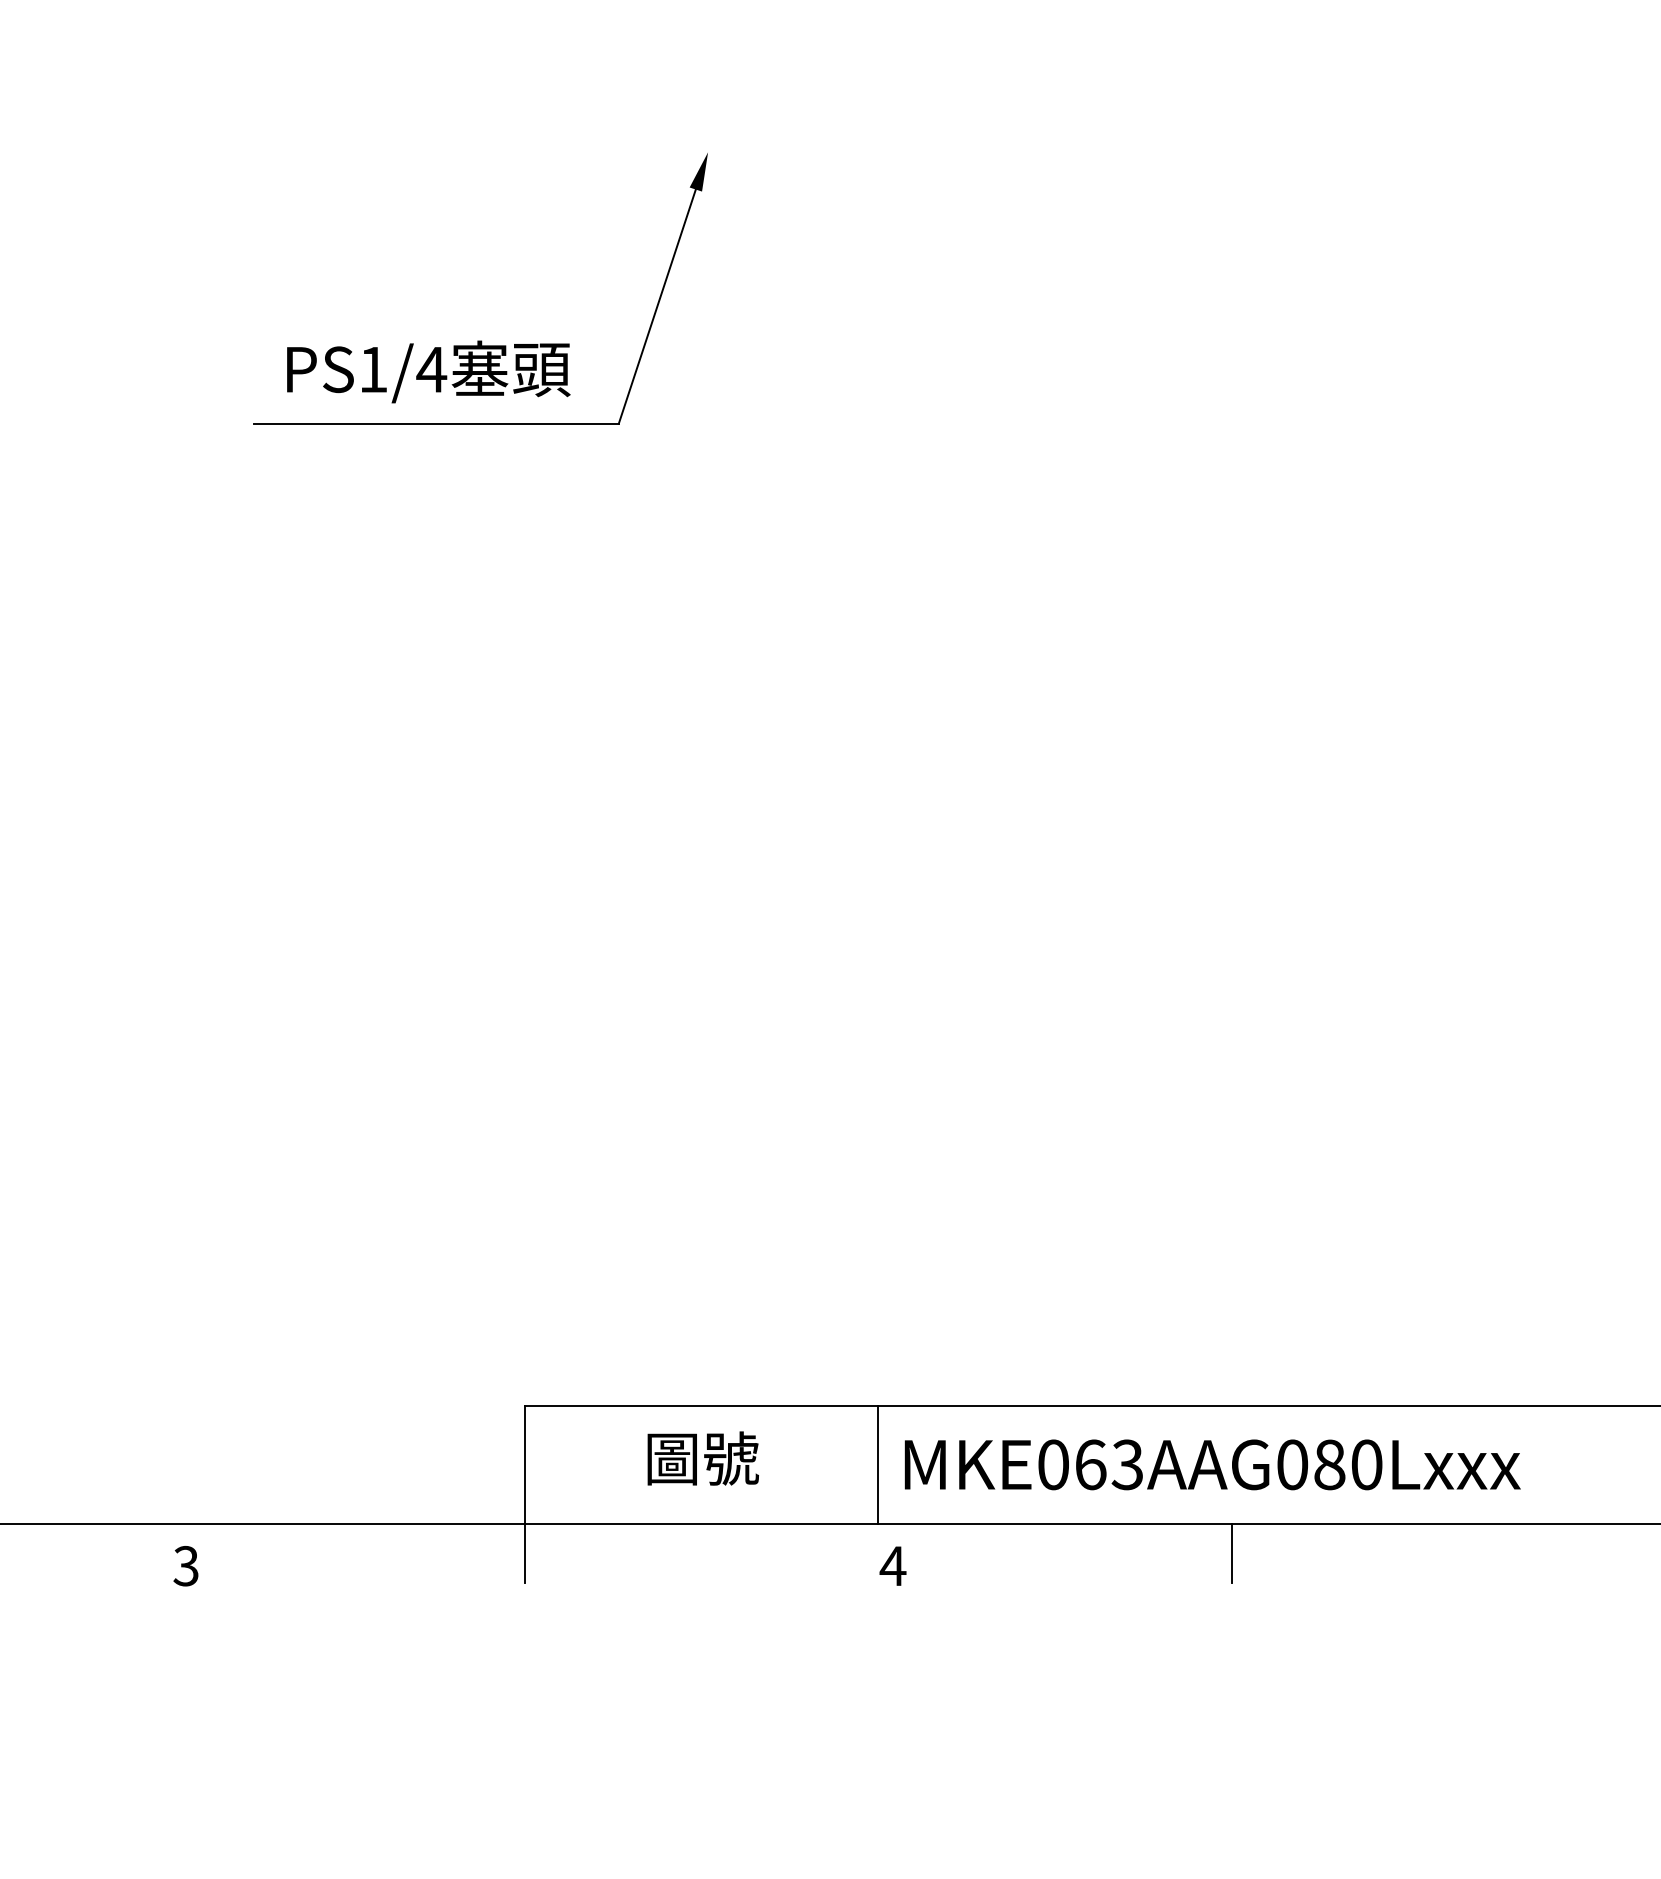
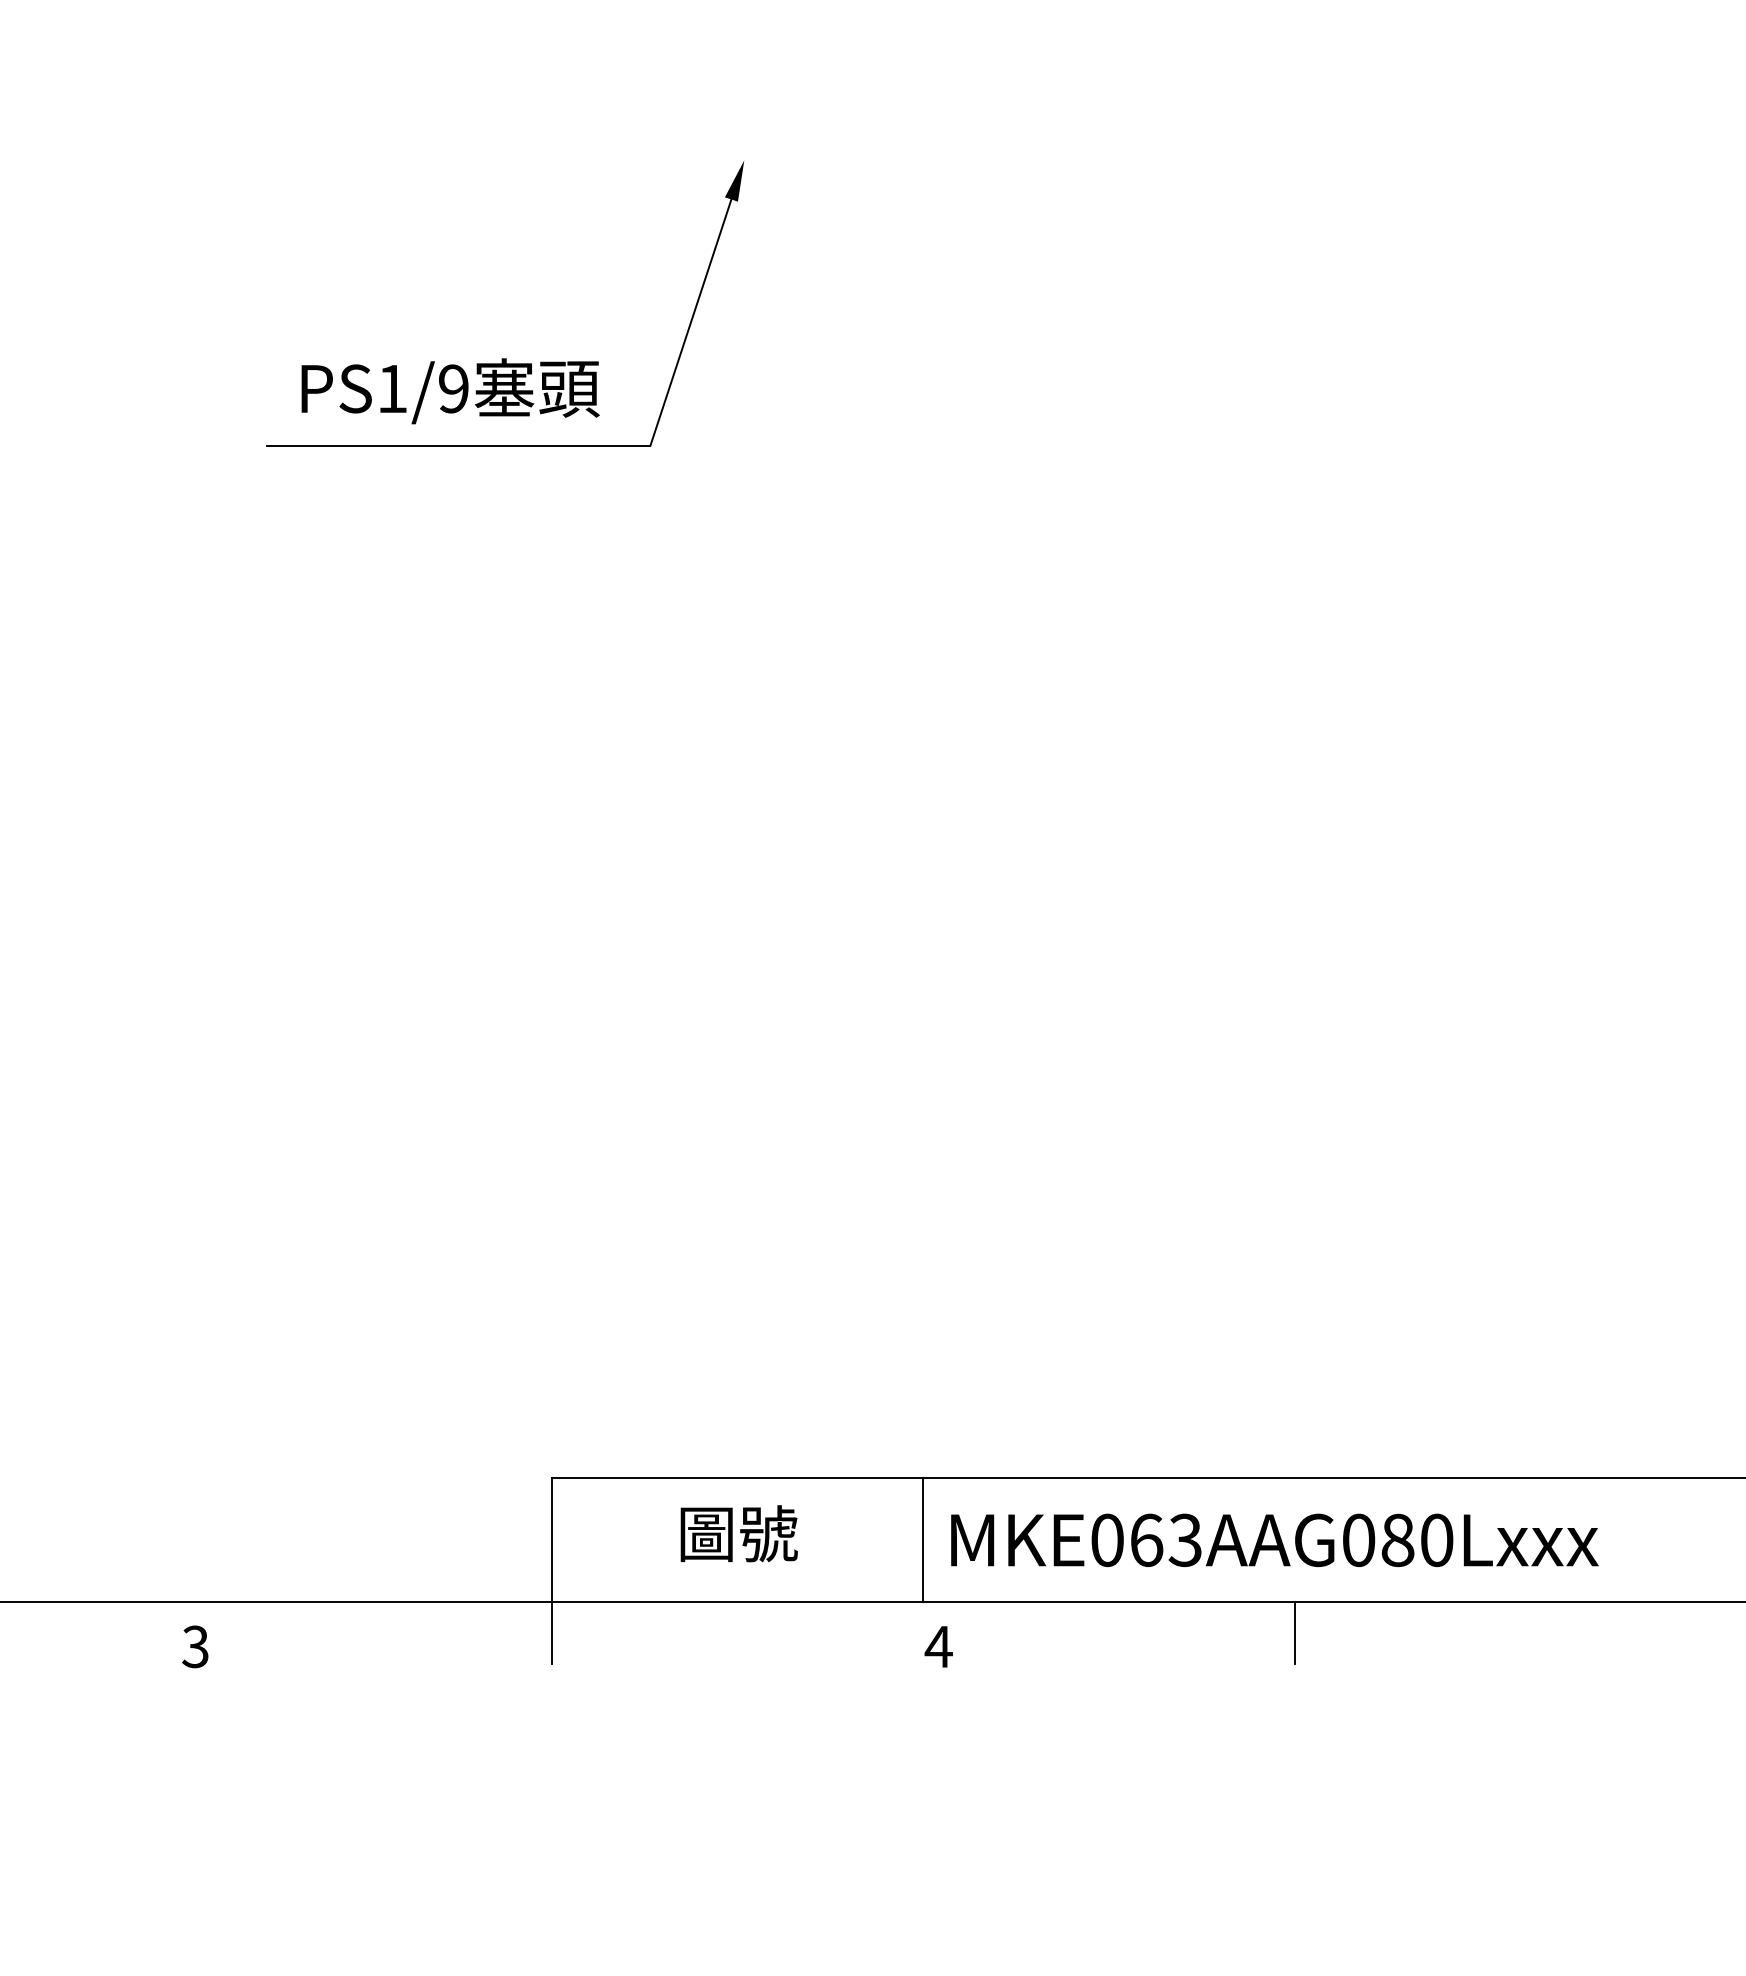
text: (431, 369) -> (453, 388), PS1/4 -> PS1/9

